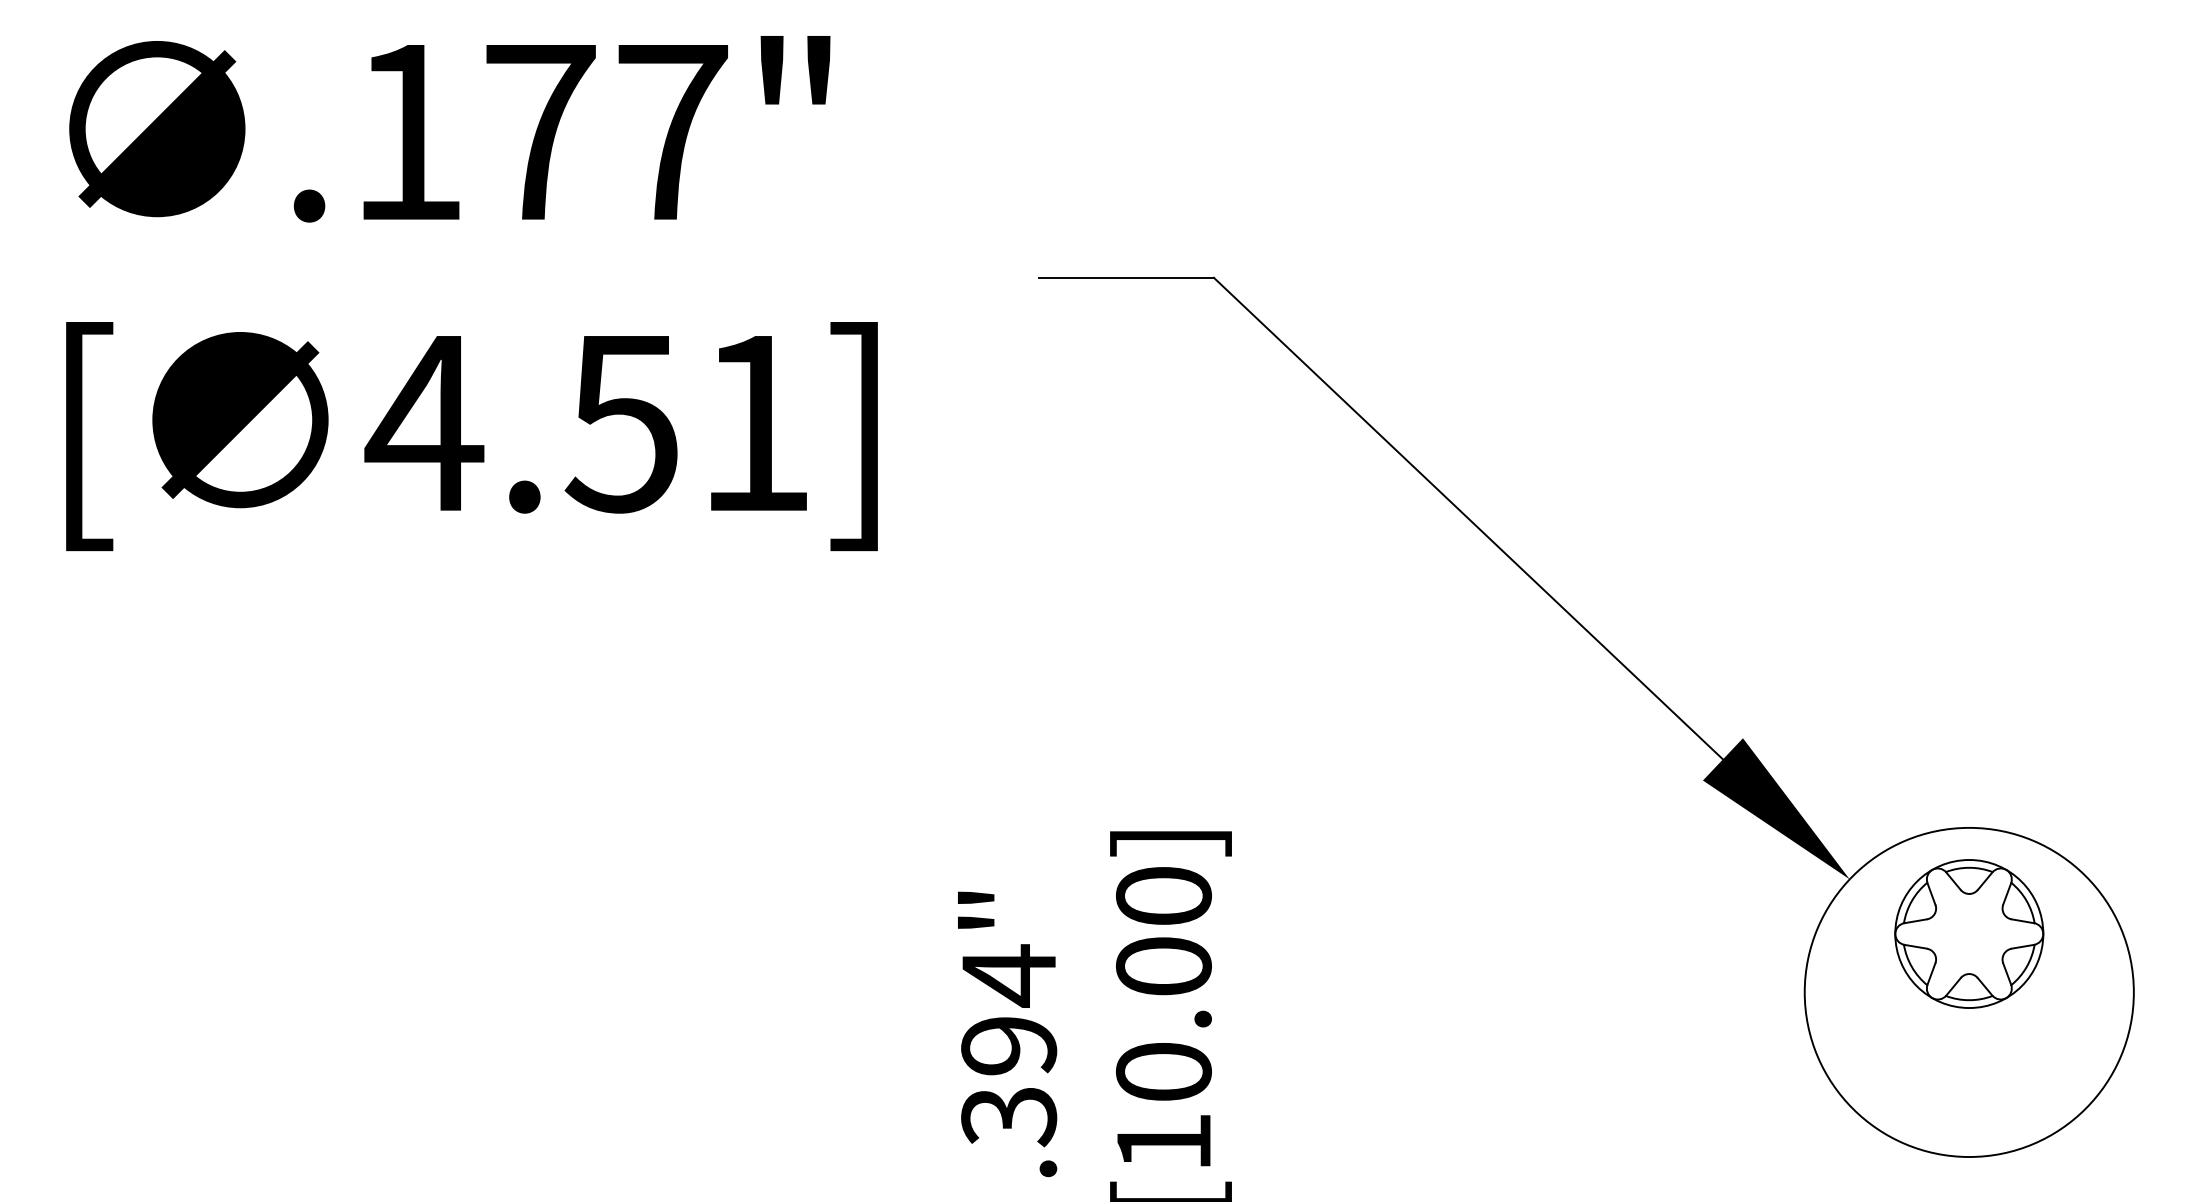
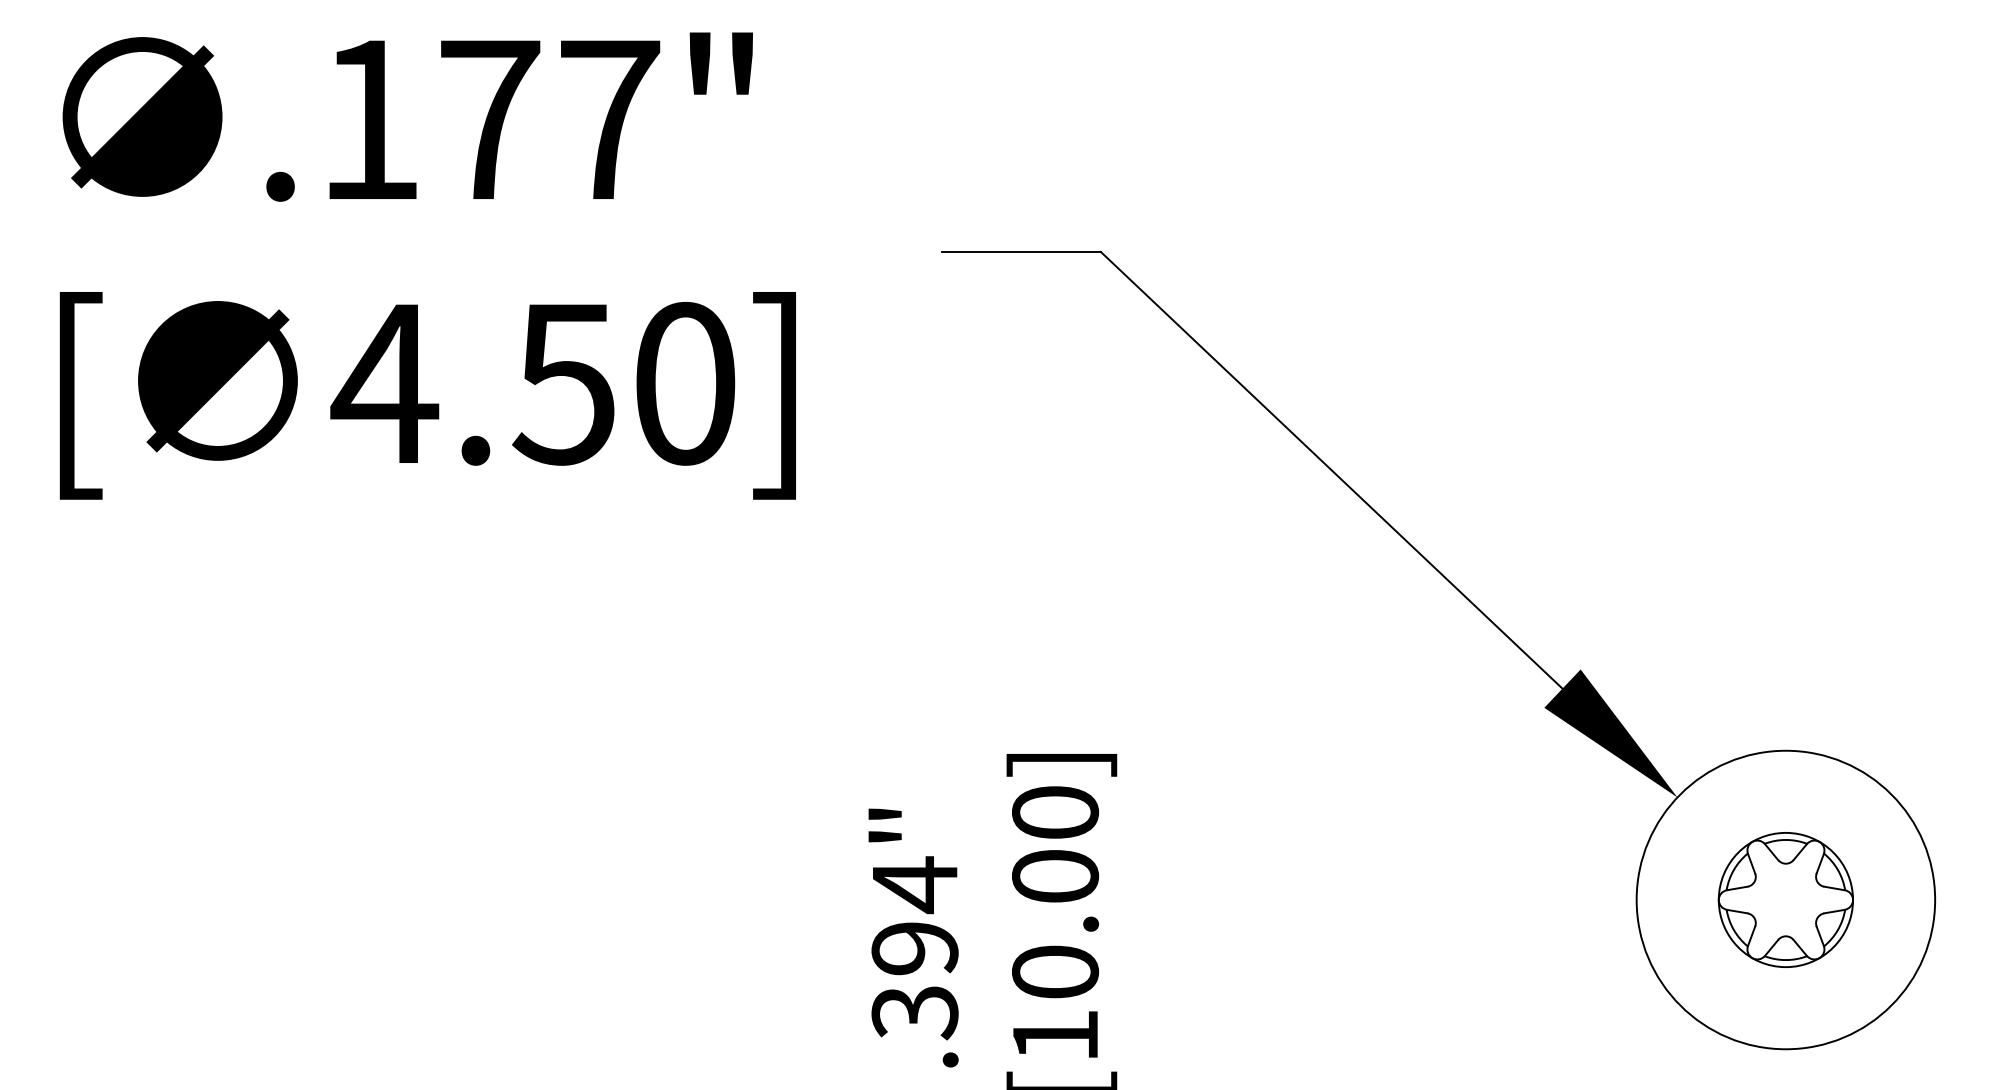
text: (755, 422) -> (685, 383), 4.51] -> 4.50]
part: (1968, 933) -> (1785, 899), moved

